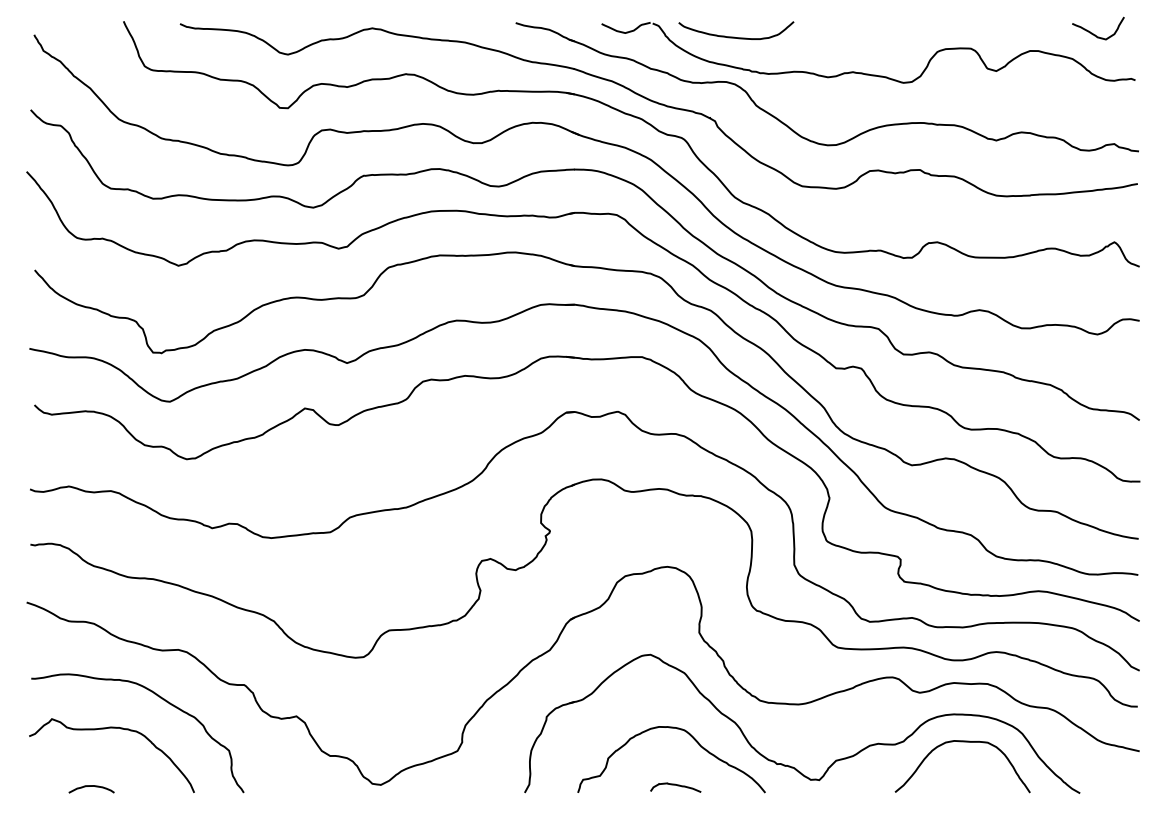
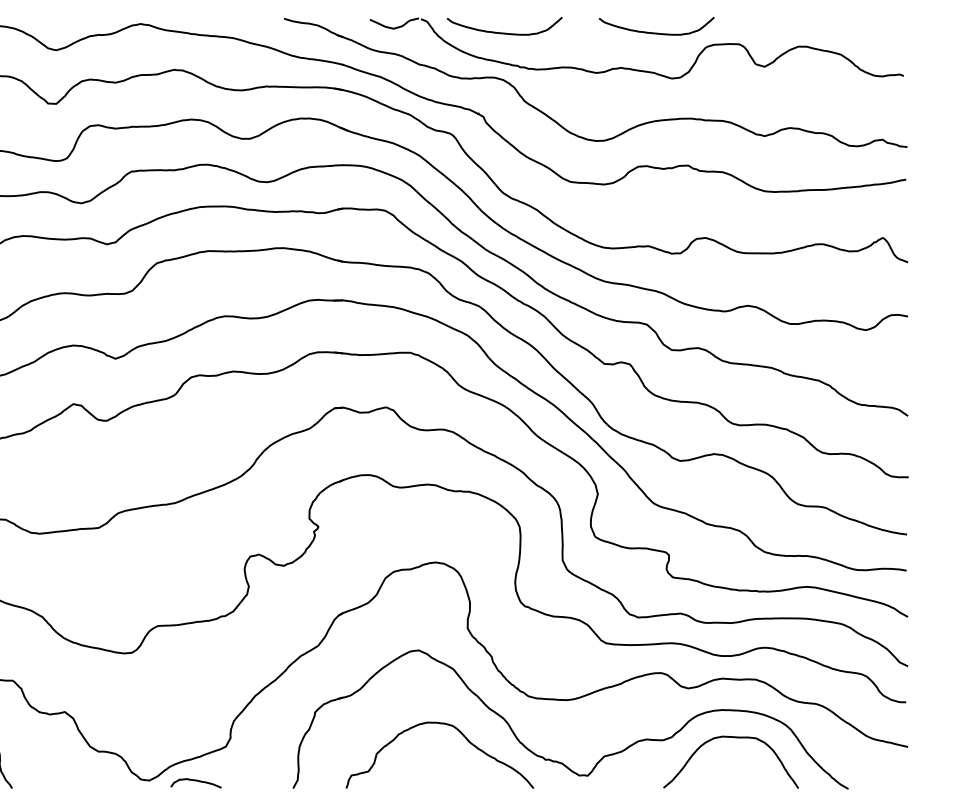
curve: (1095, 34) -> (863, 30), removed
curve: (886, 36) -> (654, 32), added
curve: (675, 785) -> (195, 781), moved

